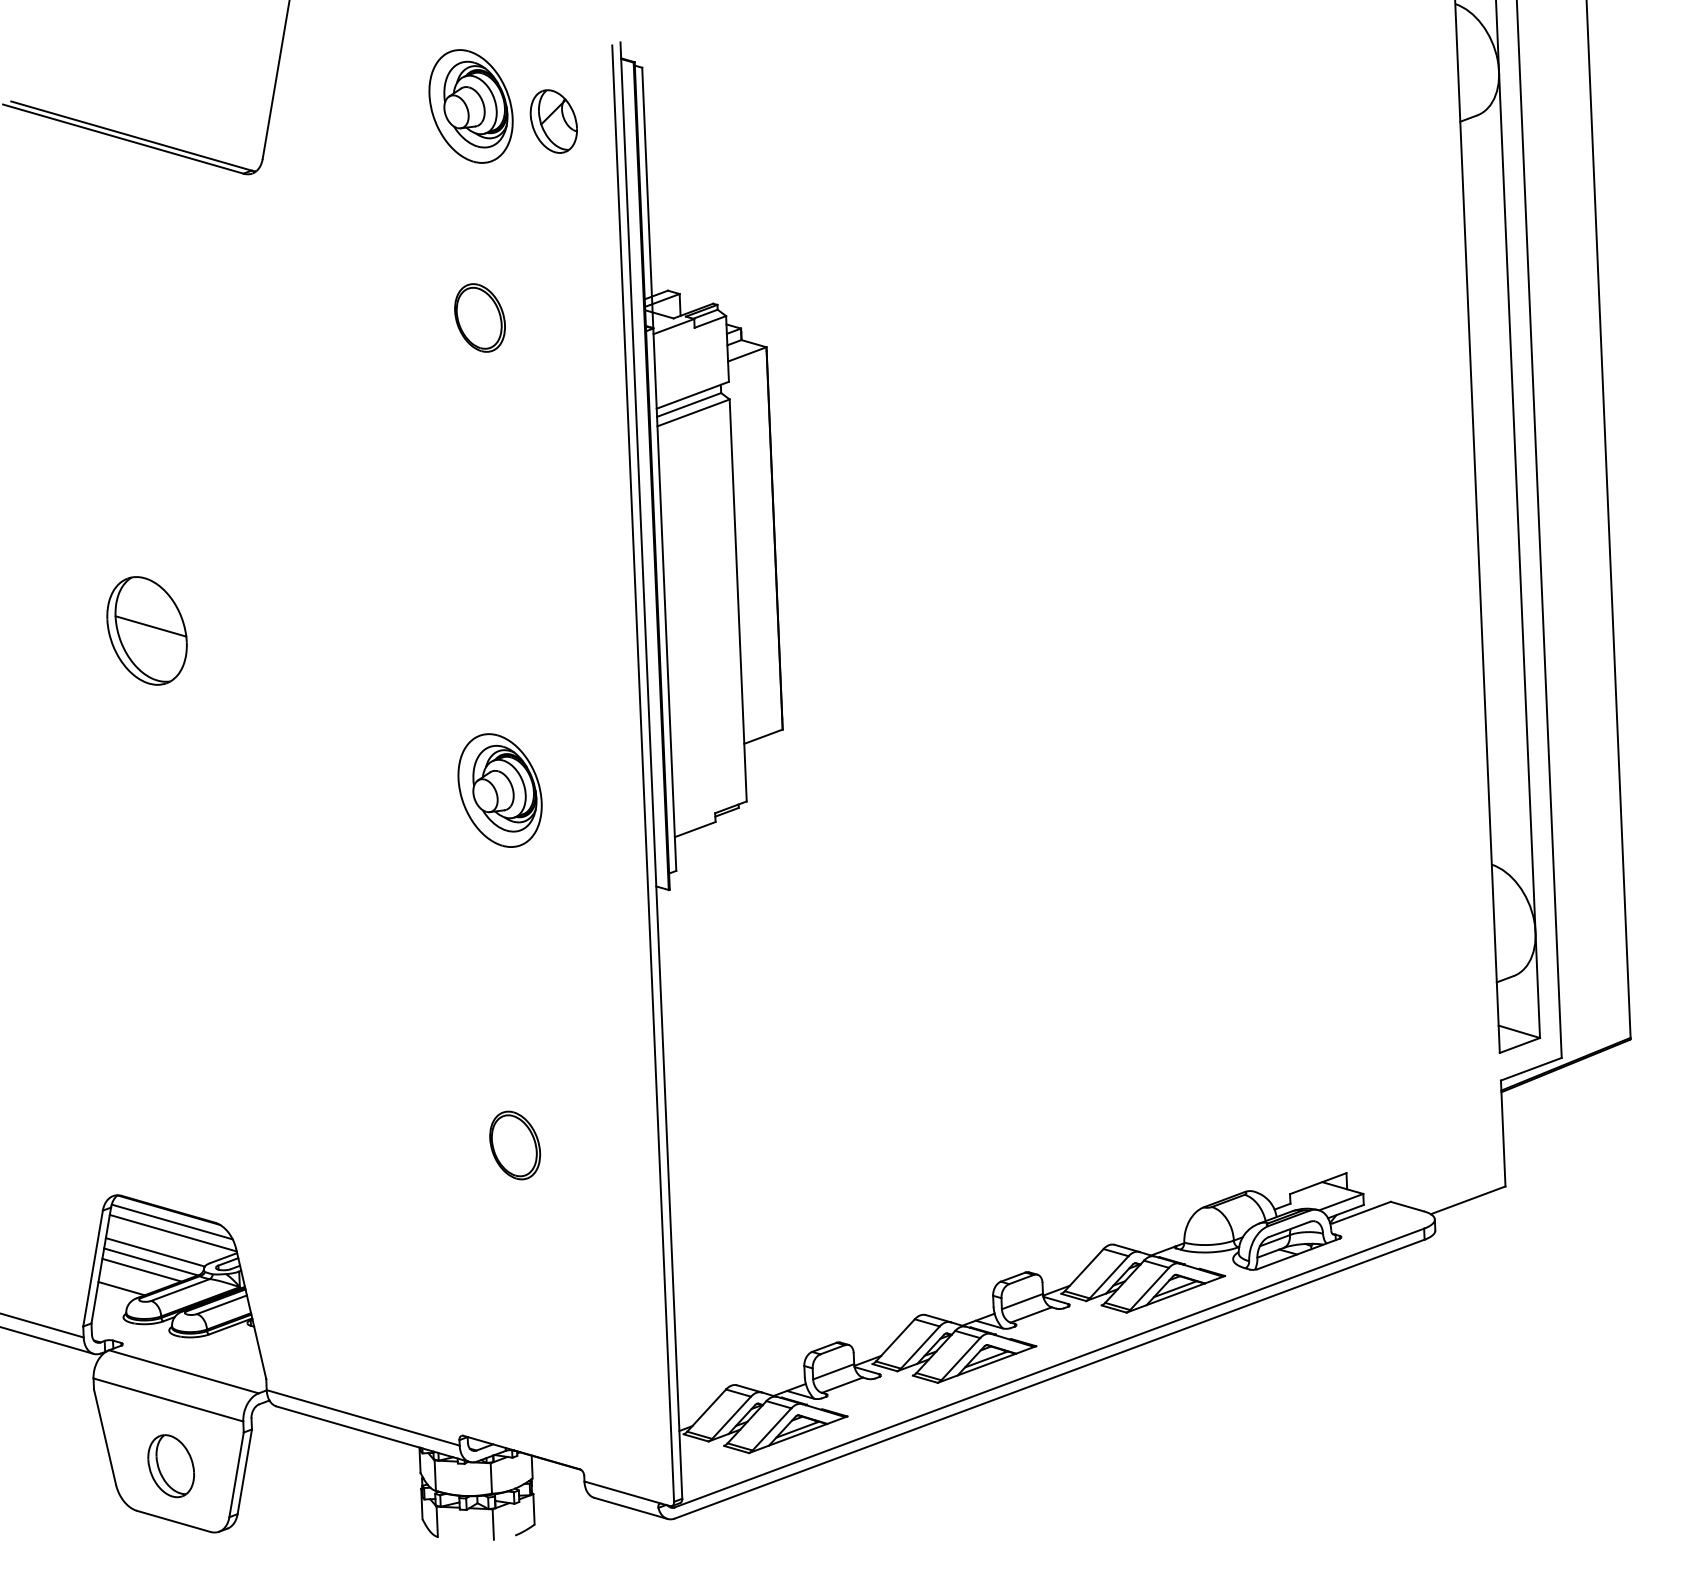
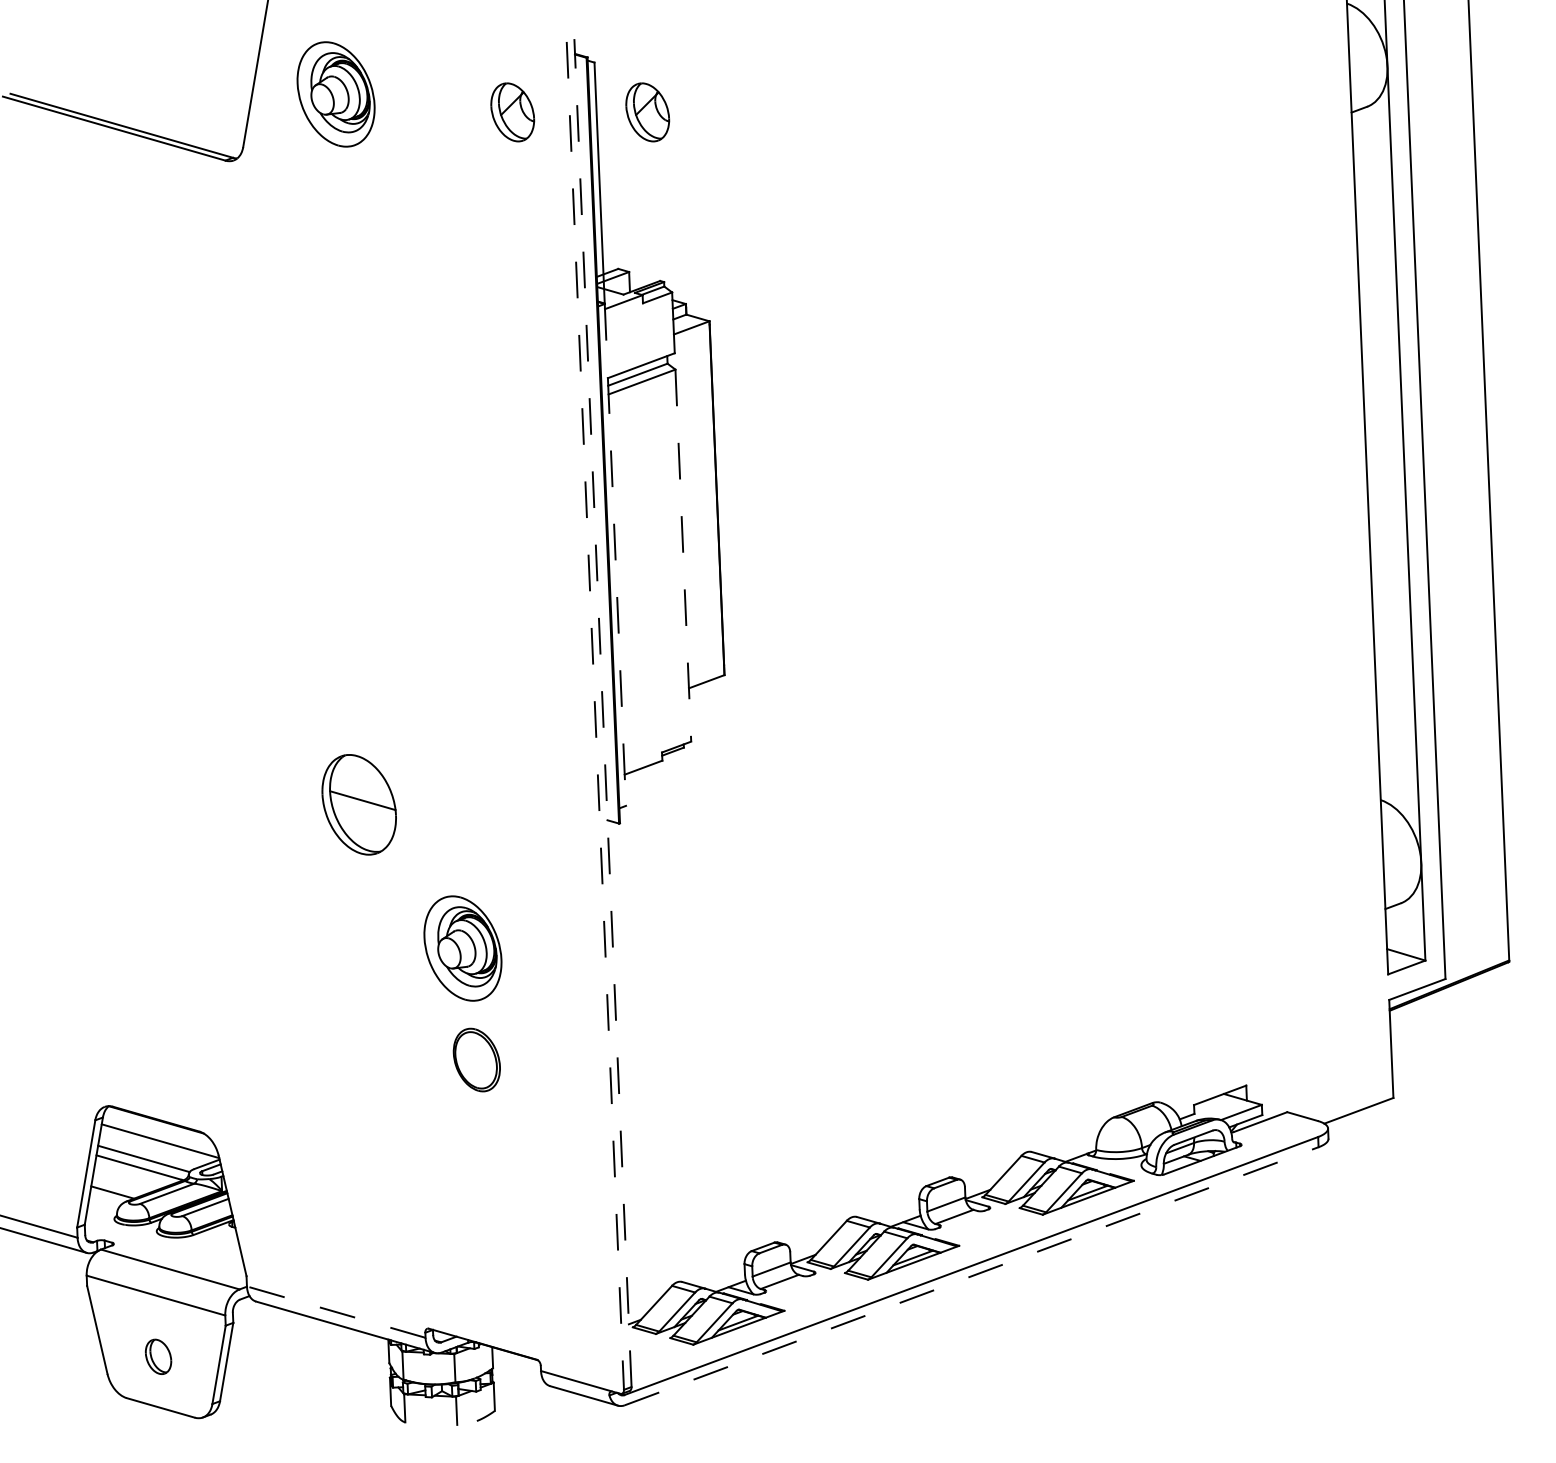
part: (470, 106) -> (335, 94), moved
part: (699, 121) -> (647, 112), added
part: (480, 318) -> (444, 294), removed
line: (664, 600) -> (615, 555), solid -> dashed
line: (738, 601) -> (683, 556), solid -> dashed
part: (146, 630) -> (358, 804), moved
line: (650, 771) -> (602, 713), solid -> dashed
line: (643, 773) -> (595, 715), solid -> dashed
part: (499, 790) -> (462, 948), moved
line: (172, 1221) -> (159, 1130), removed
line: (141, 1269) -> (131, 1174), removed
line: (1050, 1379) -> (972, 1276), solid -> dashed
line: (363, 1418) -> (336, 1312), solid -> dashed
part: (171, 1465) -> (158, 1356), size x0.6

